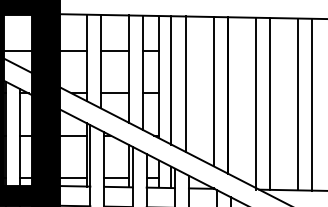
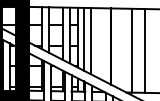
line: (214, 91) -> (104, 44), removed
line: (255, 103) -> (124, 50), removed
line: (312, 103) -> (152, 50), removed

